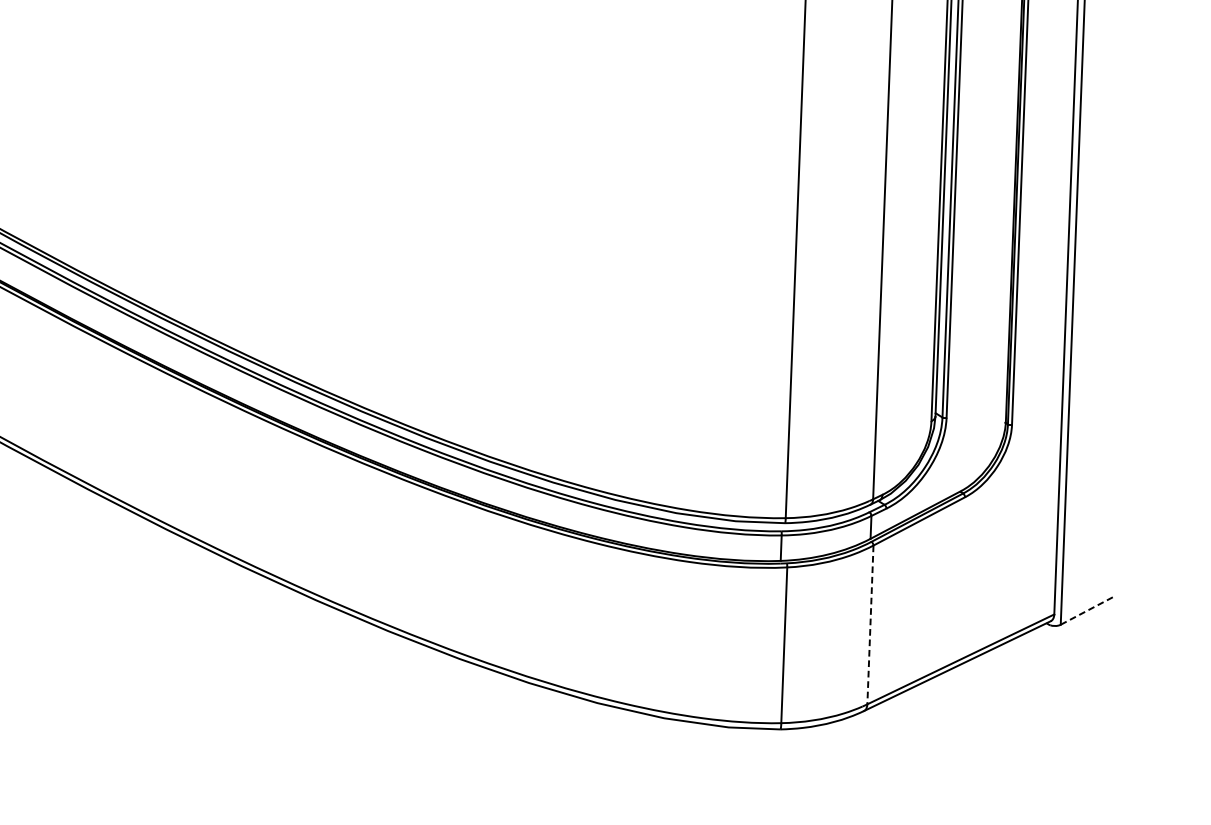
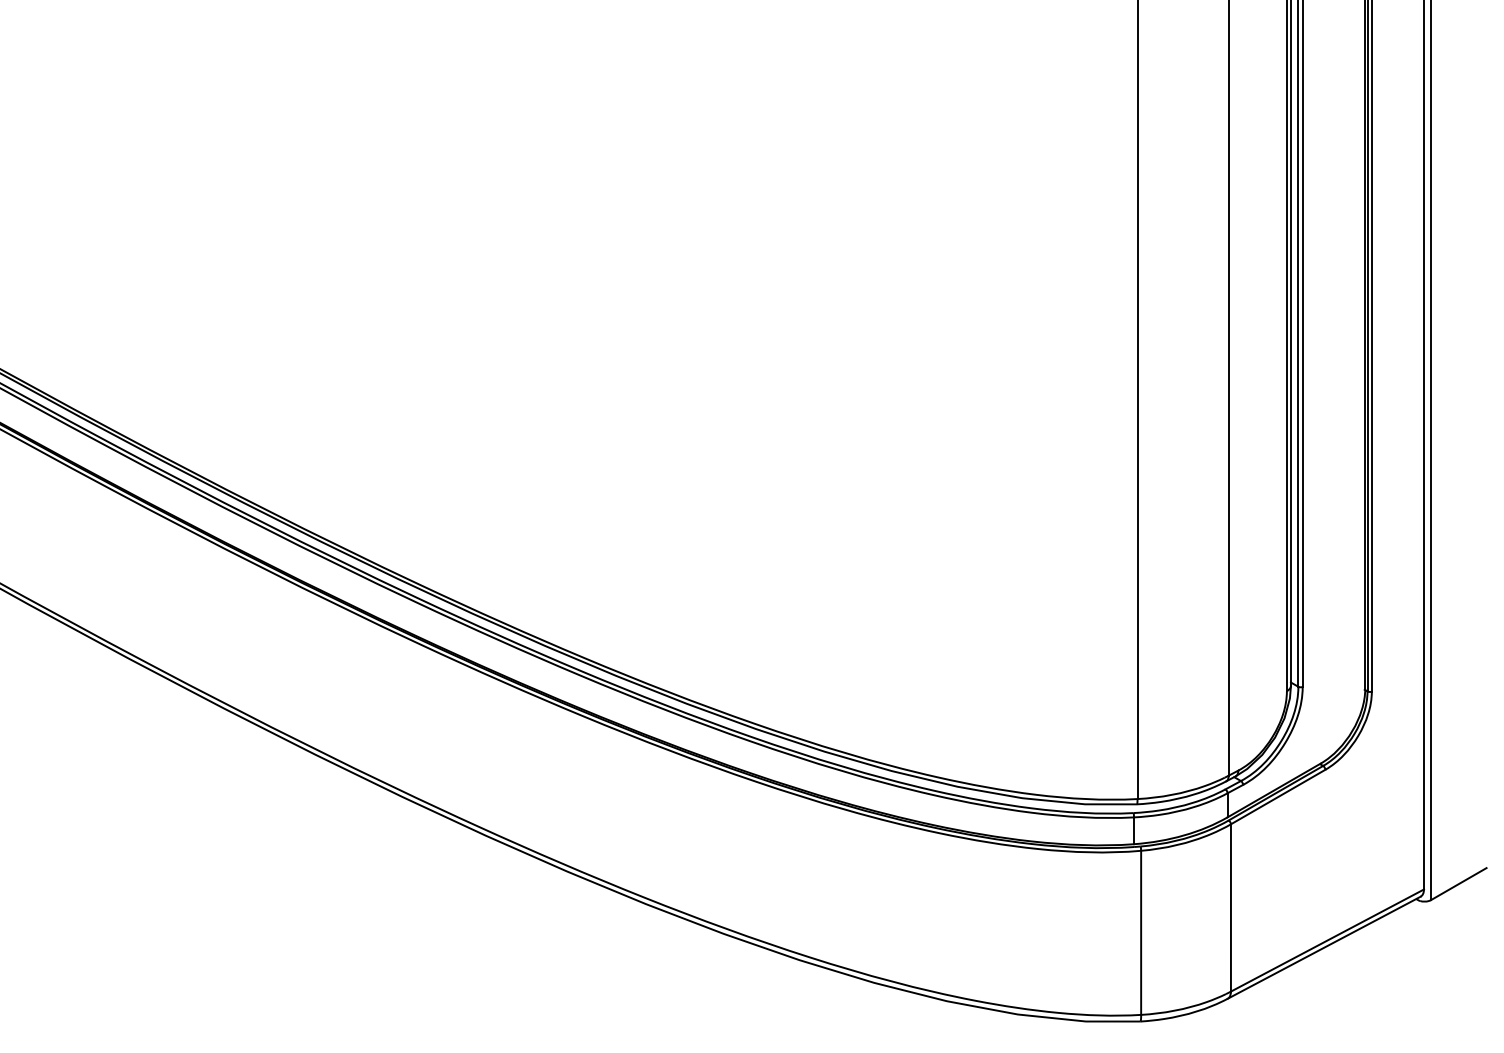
line: (1087, 610) -> (1458, 884), dashed -> solid
line: (870, 624) -> (1230, 907), dashed -> solid

